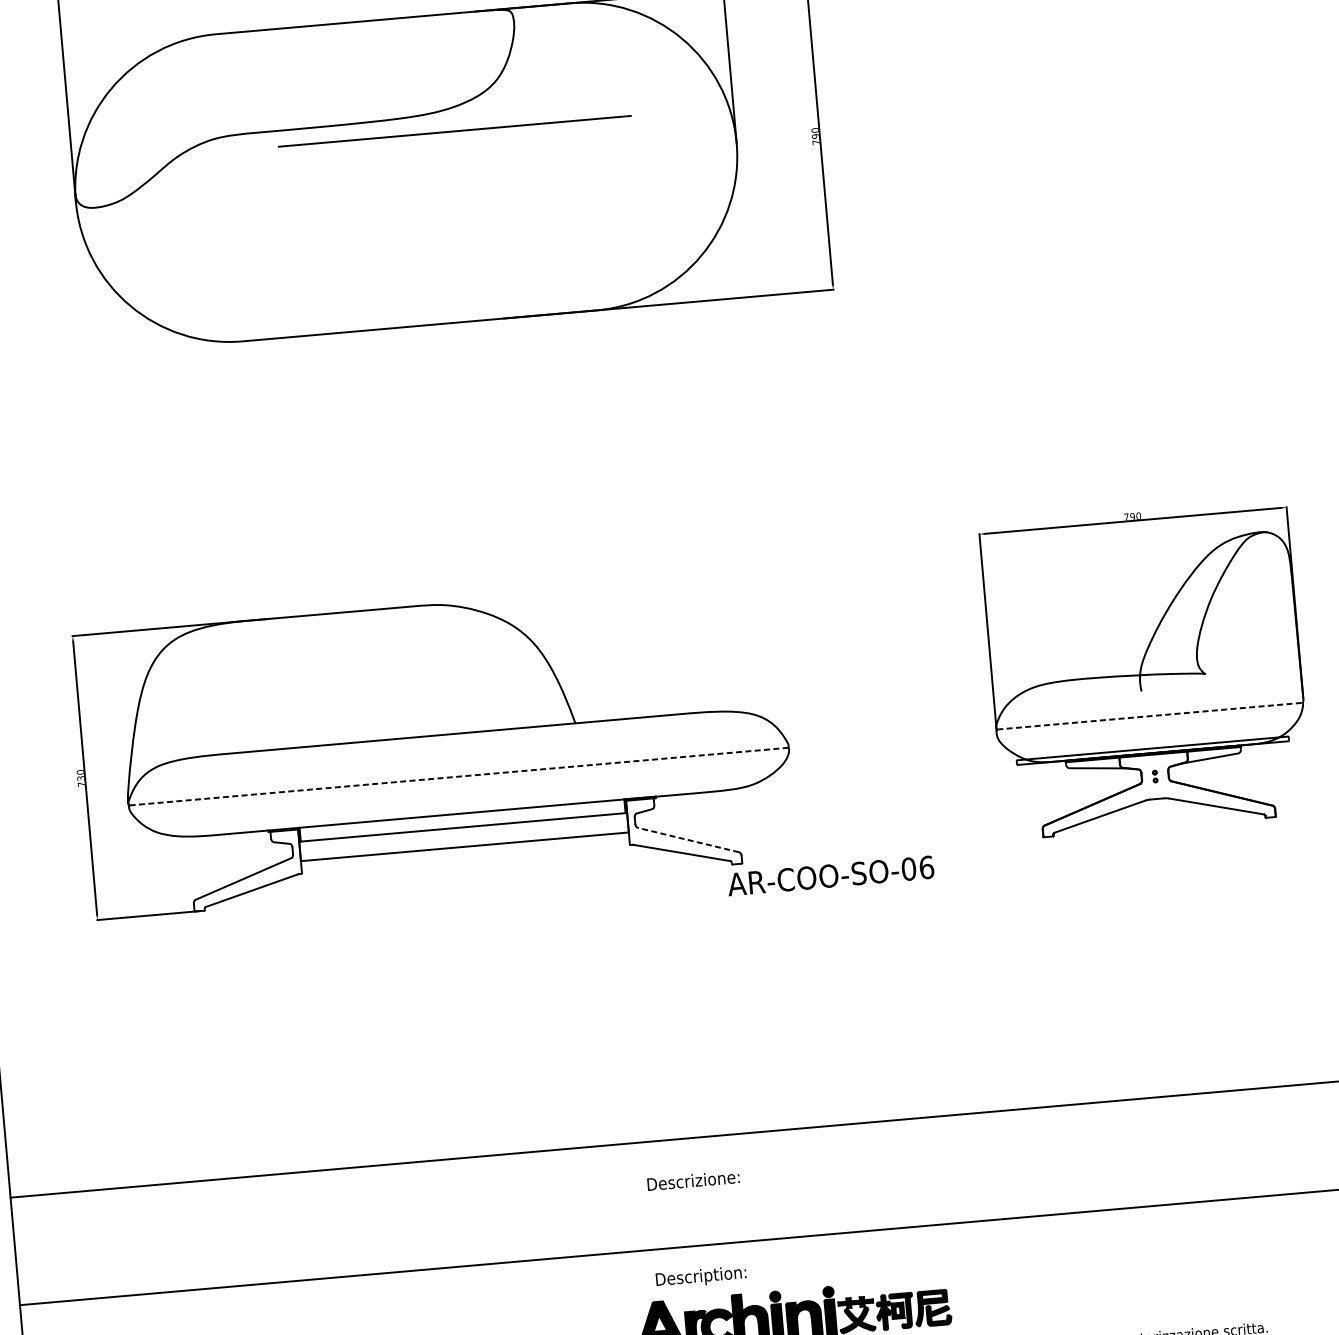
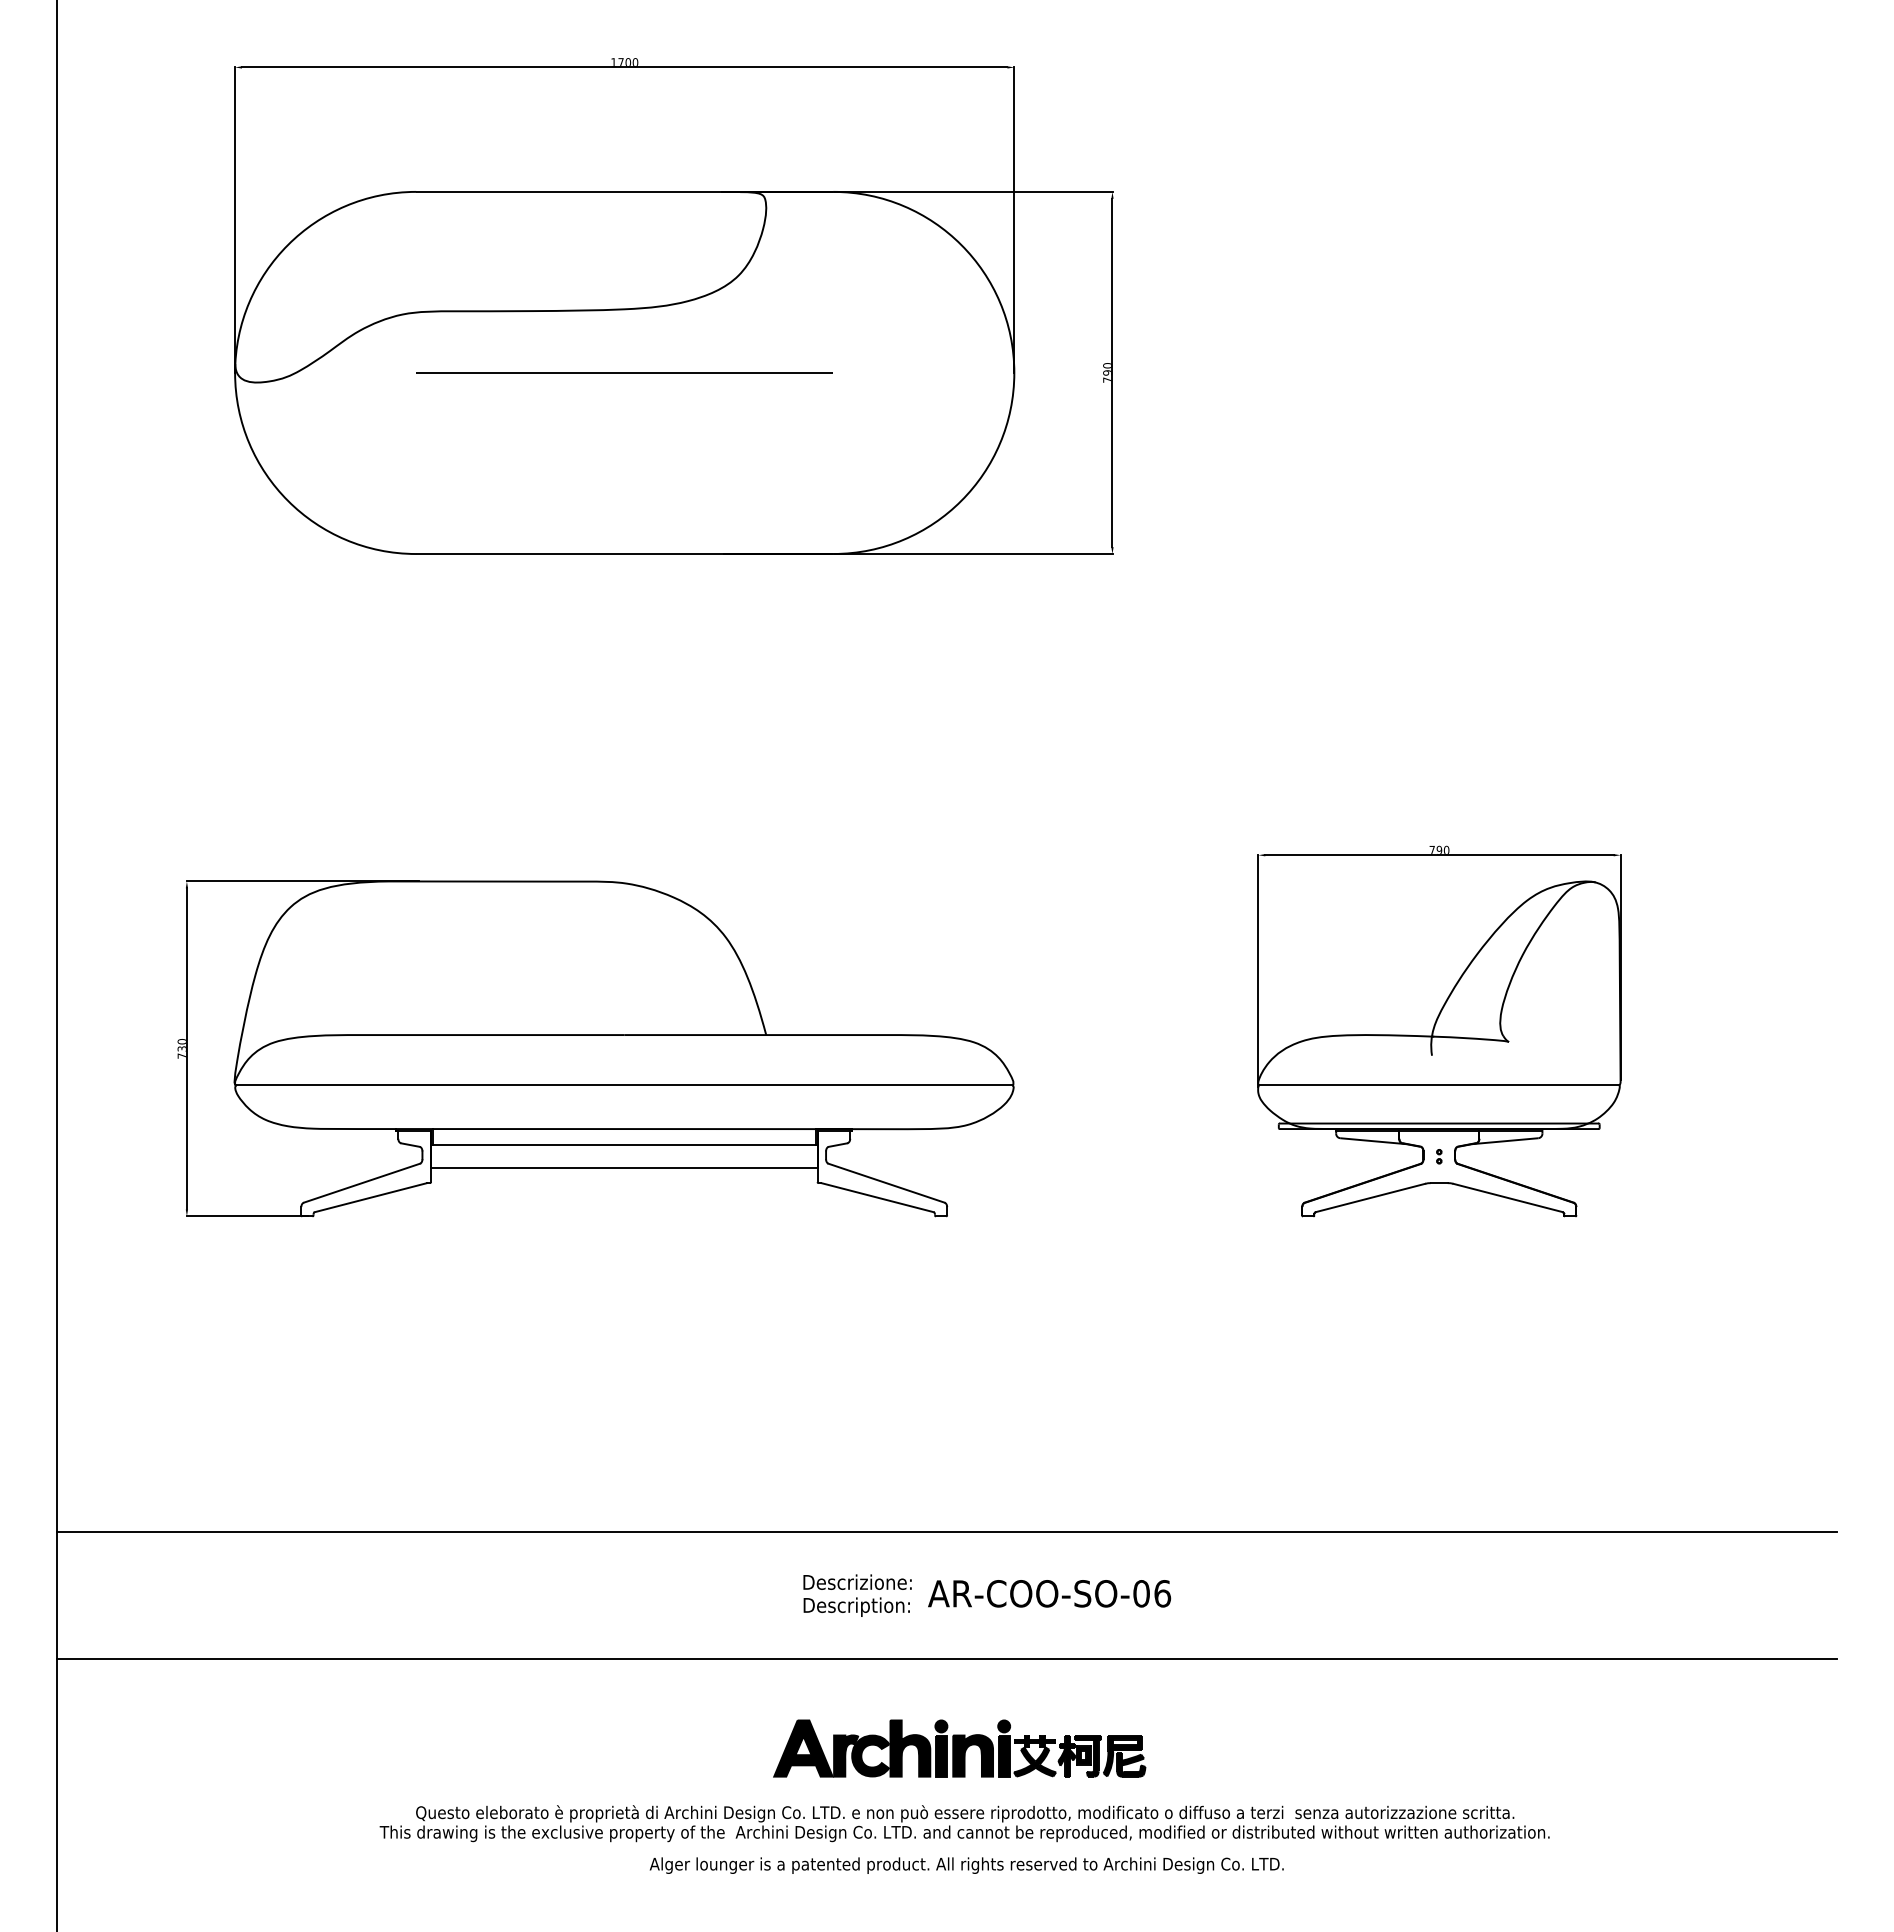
line: (454, 130) -> (624, 372), moved
line: (1150, 716) -> (1439, 1085), dashed -> solid
line: (458, 776) -> (624, 1085), dashed -> solid
line: (688, 840) -> (886, 1183), dashed -> solid
text: (830, 875) -> (1049, 1593), moved
text: (700, 1276) -> (856, 1606), moved

